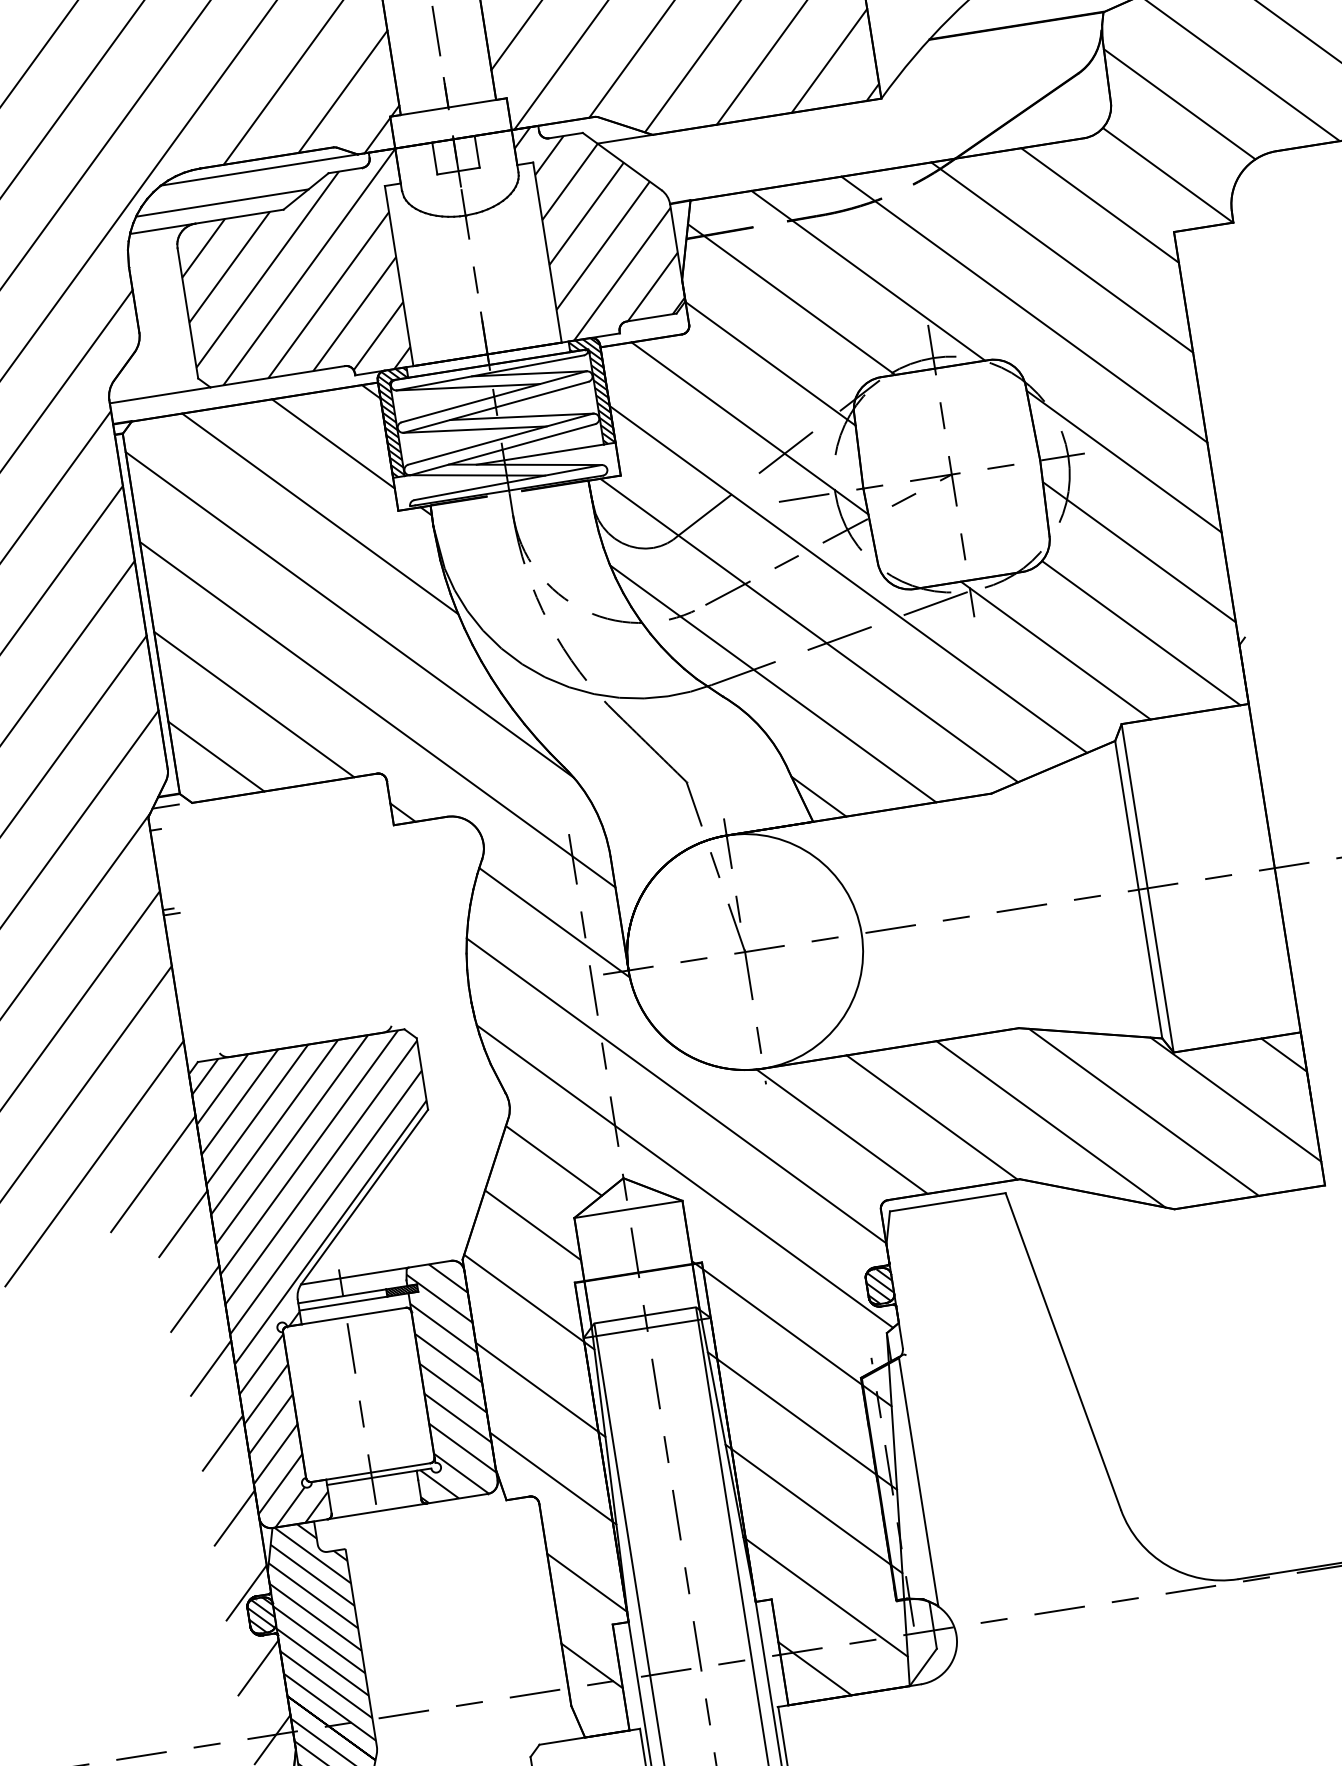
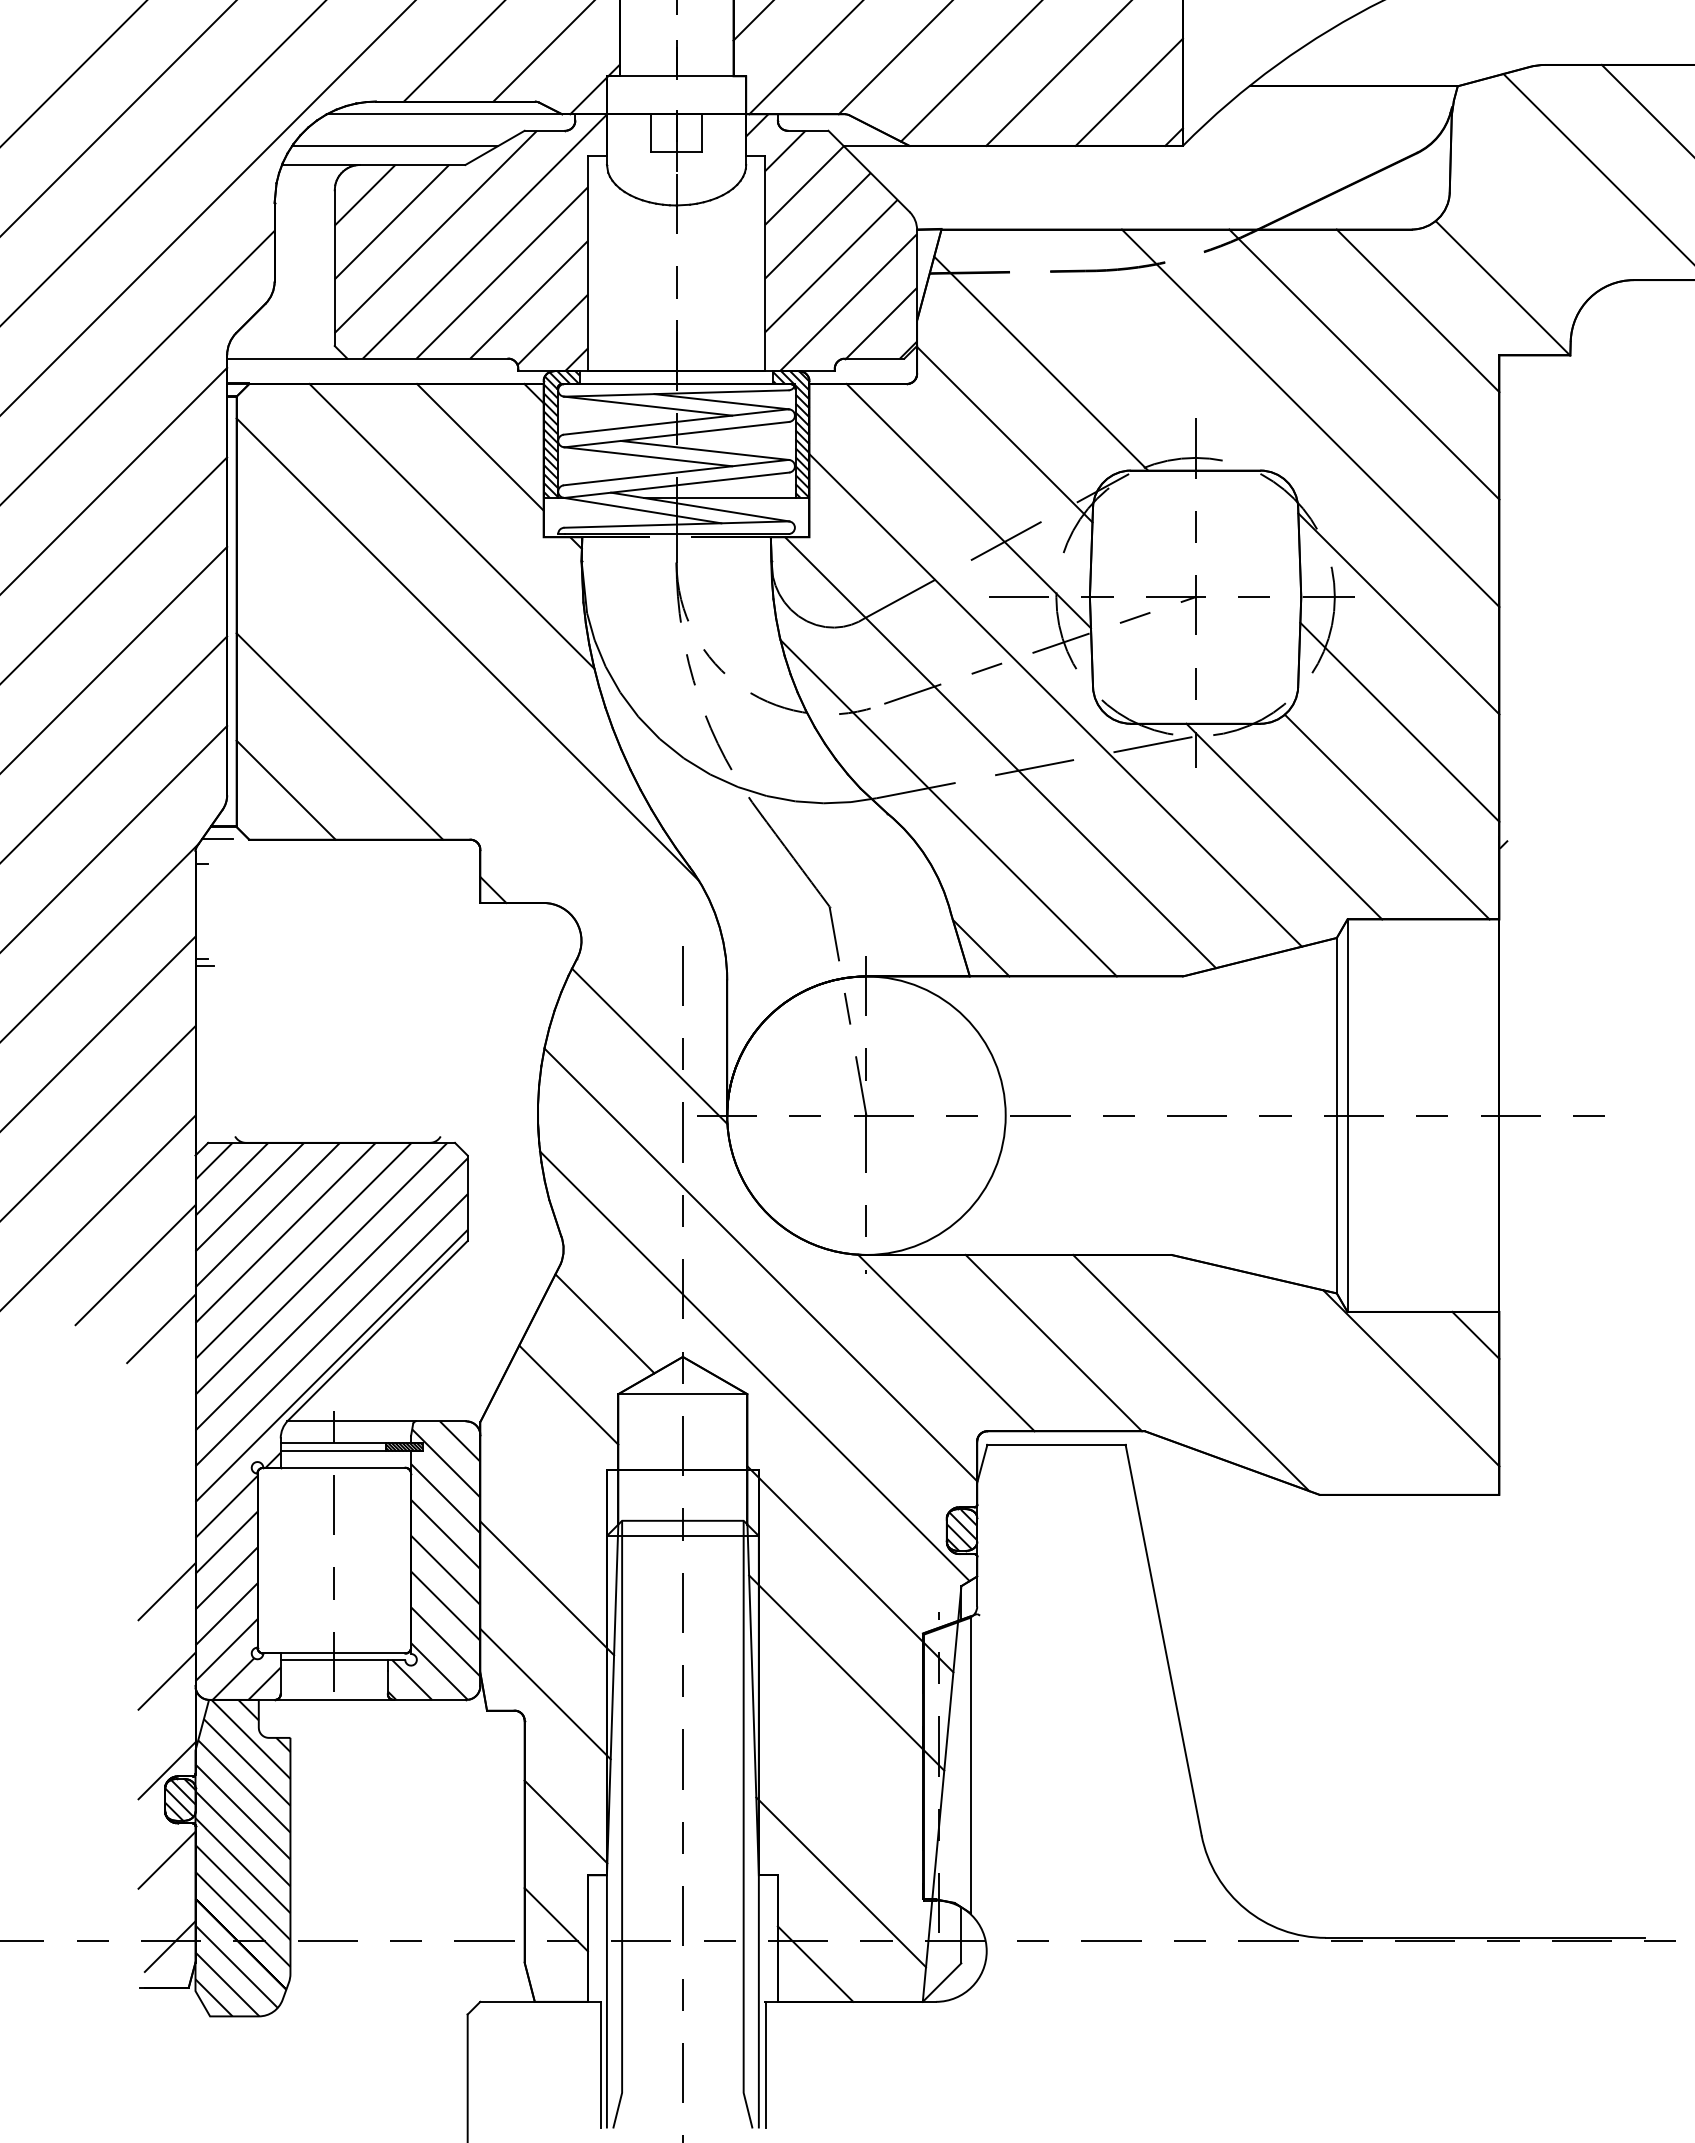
line: (1179, 104) -> (1529, 207), removed
line: (867, 275) -> (1134, 349), removed
line: (377, 714) -> (481, 770), removed
line: (1143, 1111) -> (1301, 1375), removed
line: (195, 1298) -> (161, 1418), removed
line: (529, 1301) -> (550, 1483), removed
line: (210, 1367) -> (166, 1501), removed
line: (813, 1508) -> (843, 1777), removed

